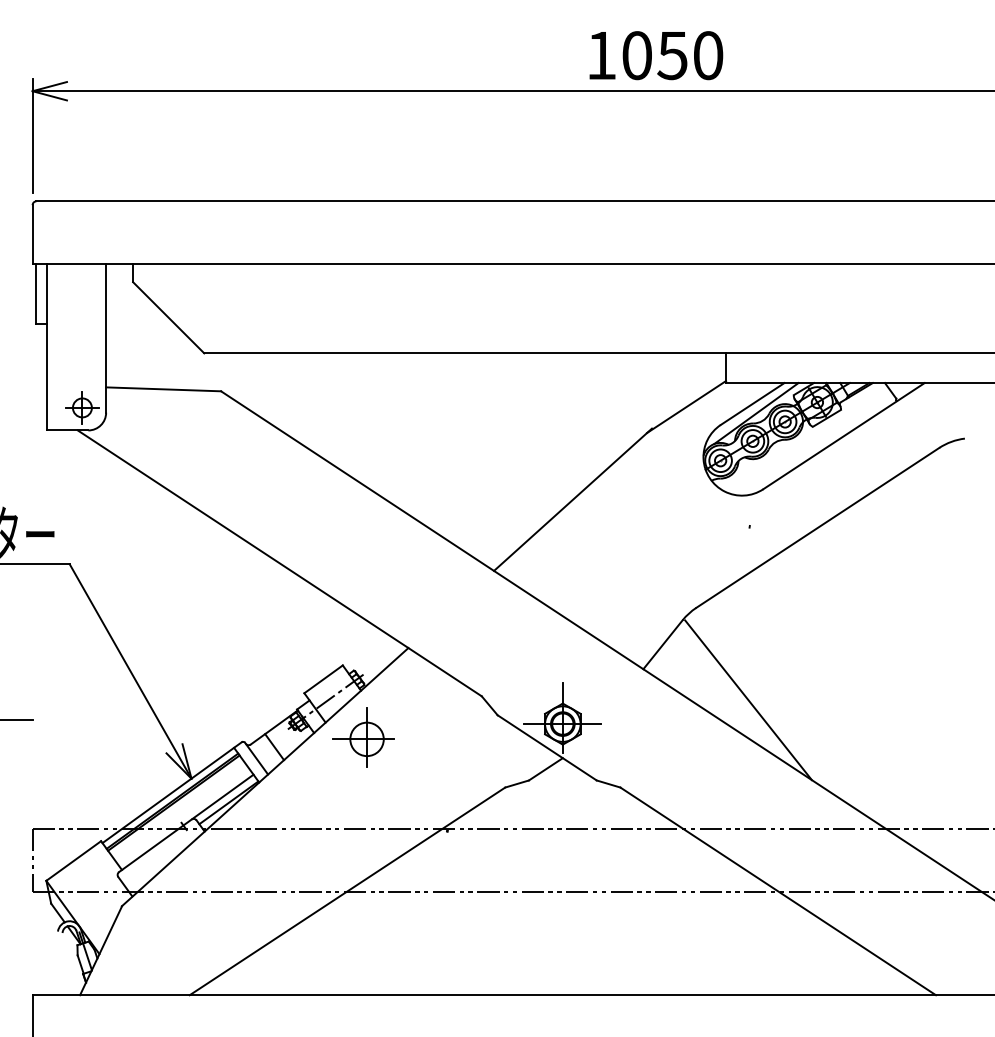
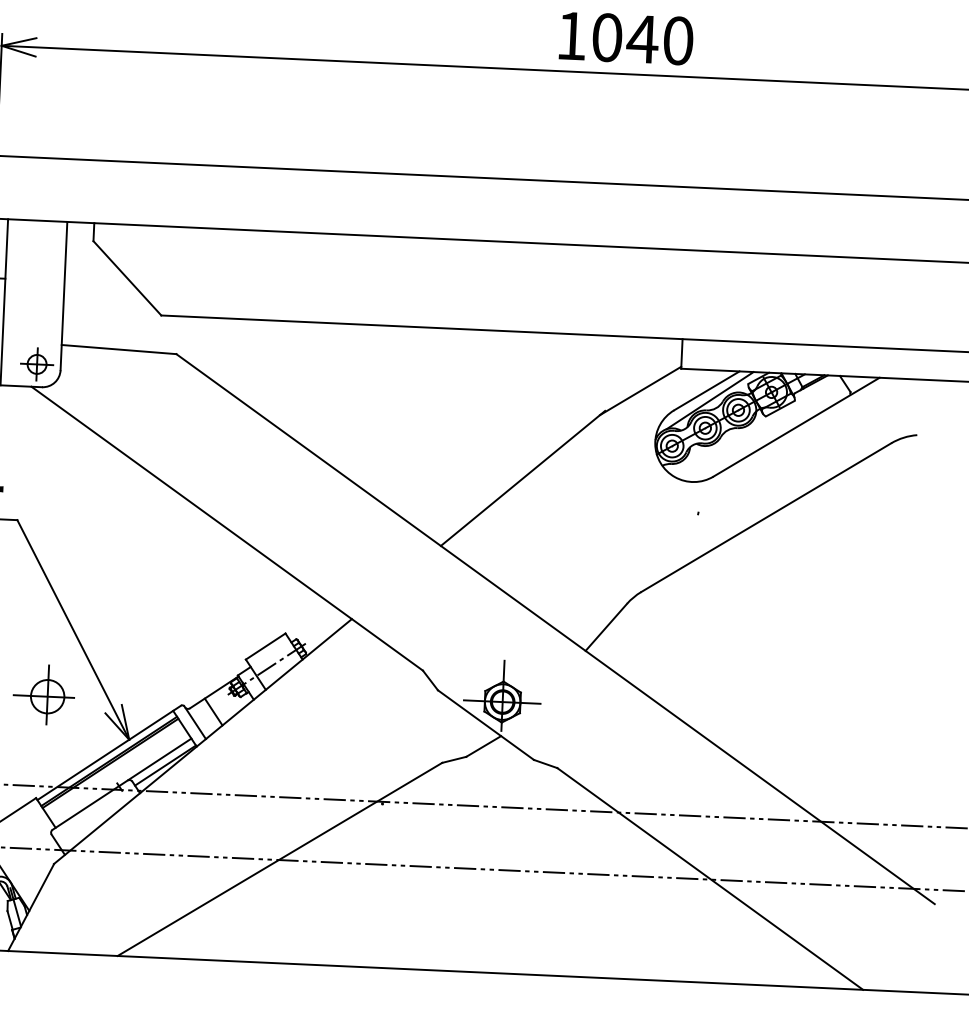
text: (672, 56) -> (642, 40), 1050 -> 1040
line: (748, 700) -> (689, 686), removed
part: (363, 737) -> (44, 694), moved

